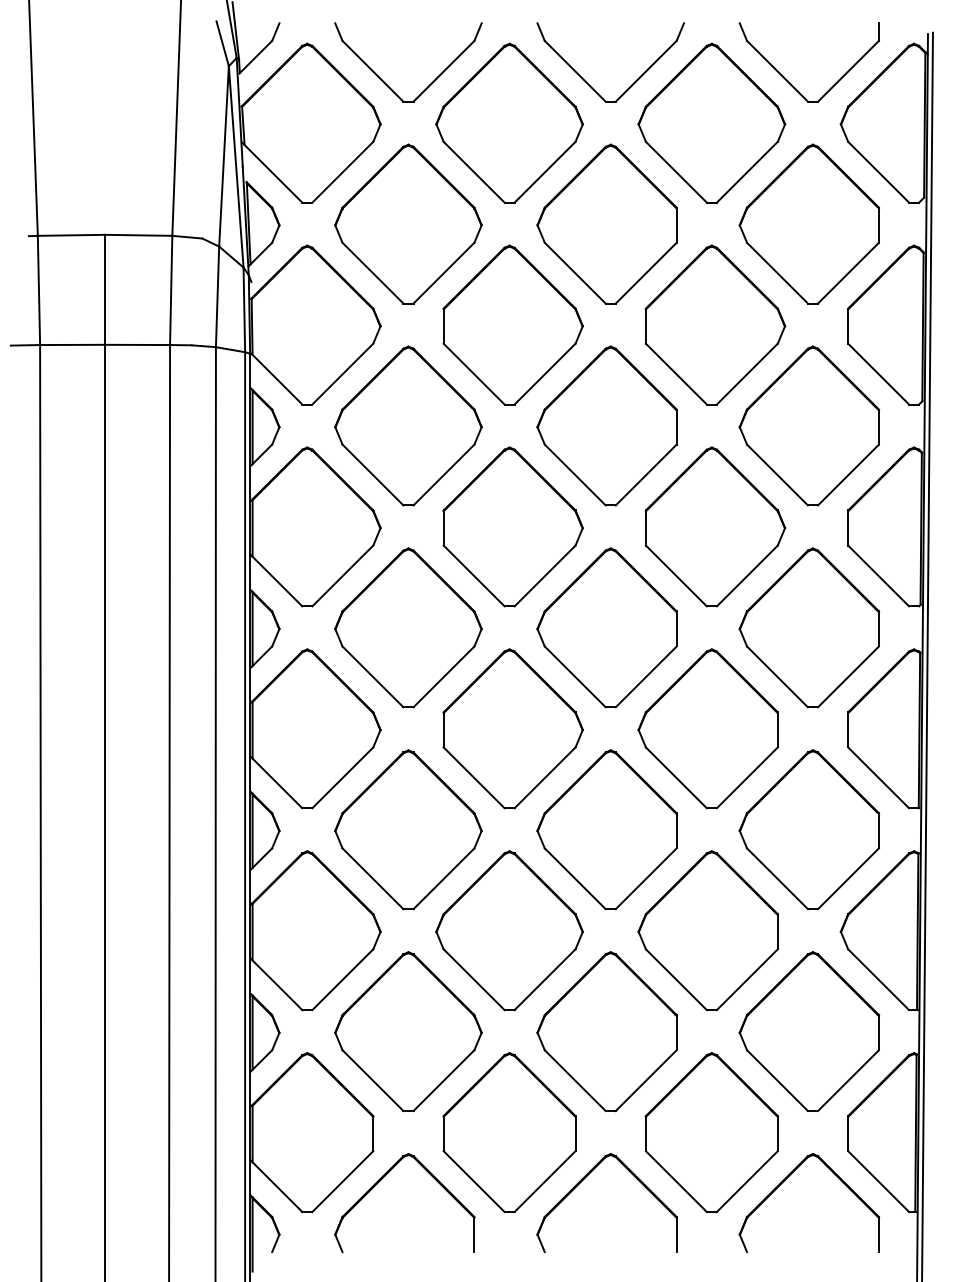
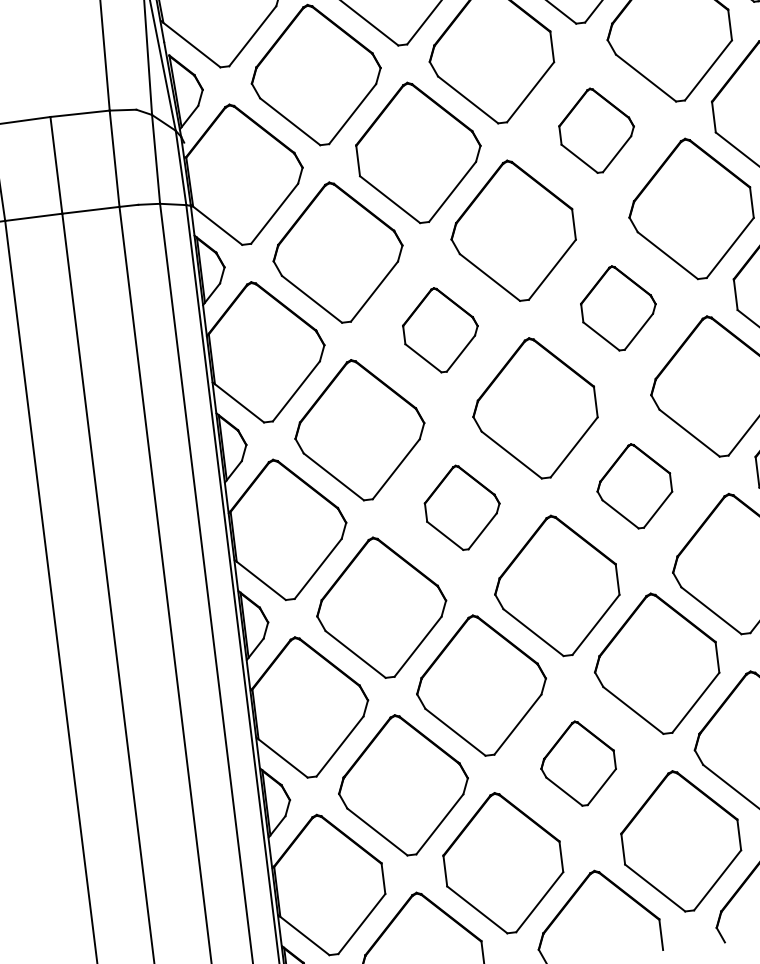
part: (715, 324) -> (597, 129), size x0.6
part: (512, 526) -> (440, 329), size x0.6
part: (715, 526) -> (618, 307), size x0.6
part: (512, 728) -> (462, 507), size x0.6
part: (707, 728) -> (633, 486), size x0.6
part: (606, 1031) -> (577, 763), size x0.6

